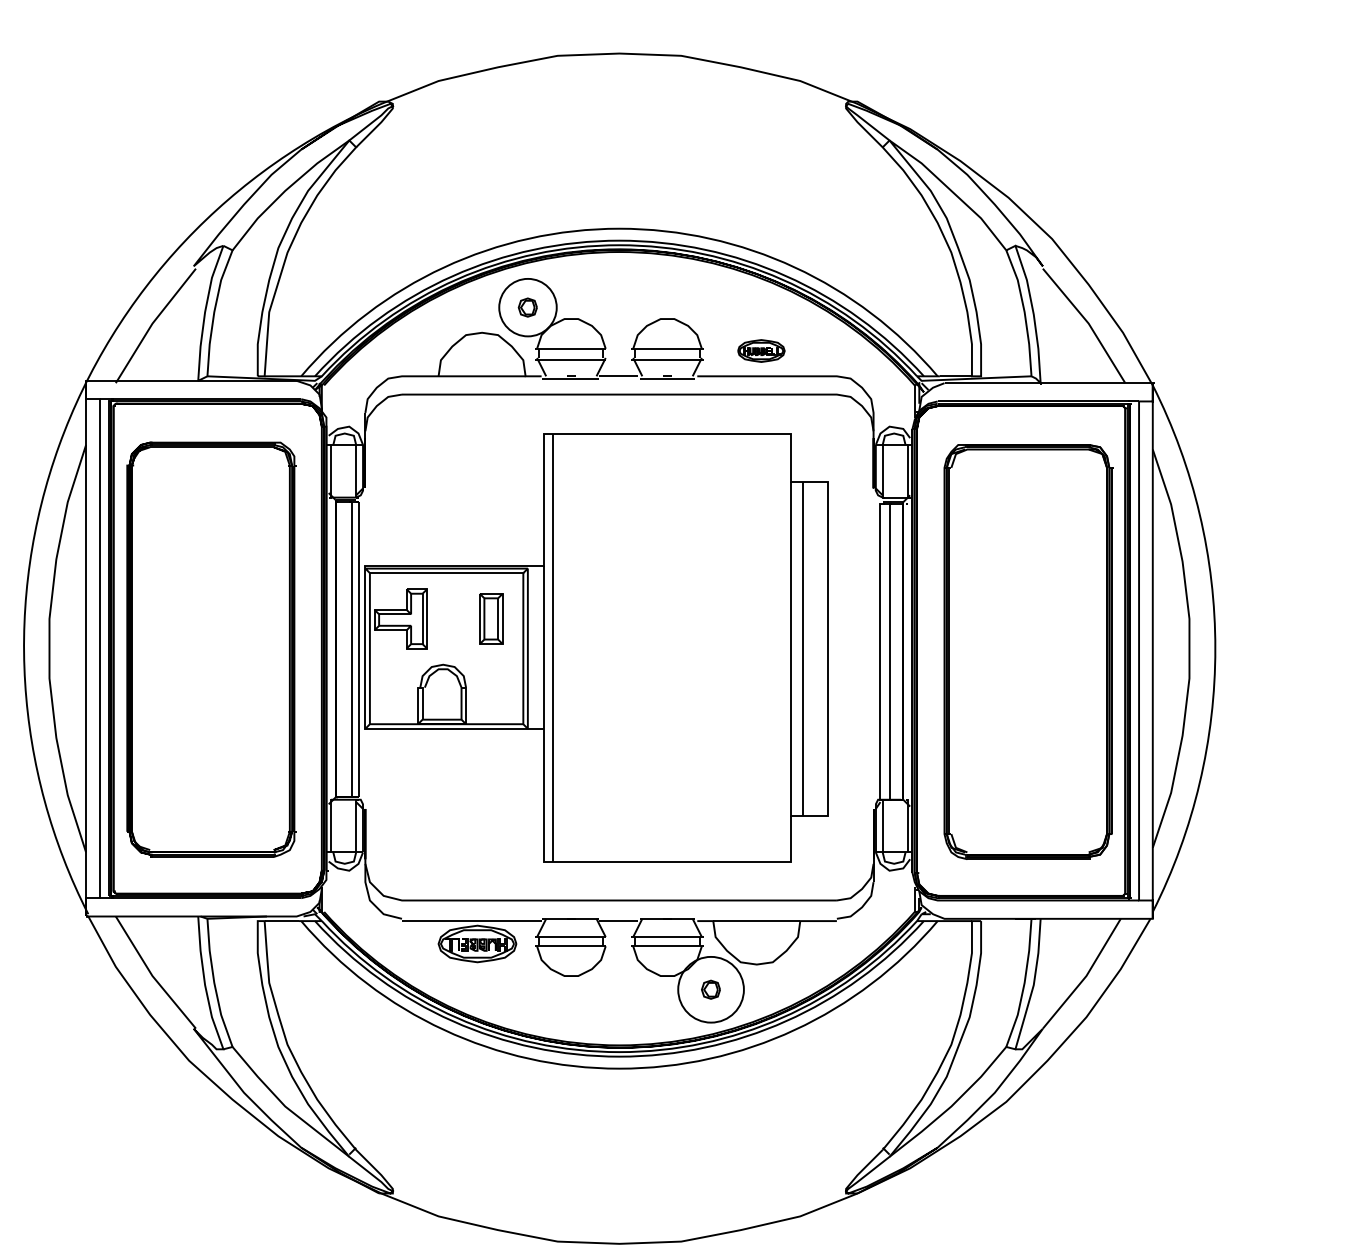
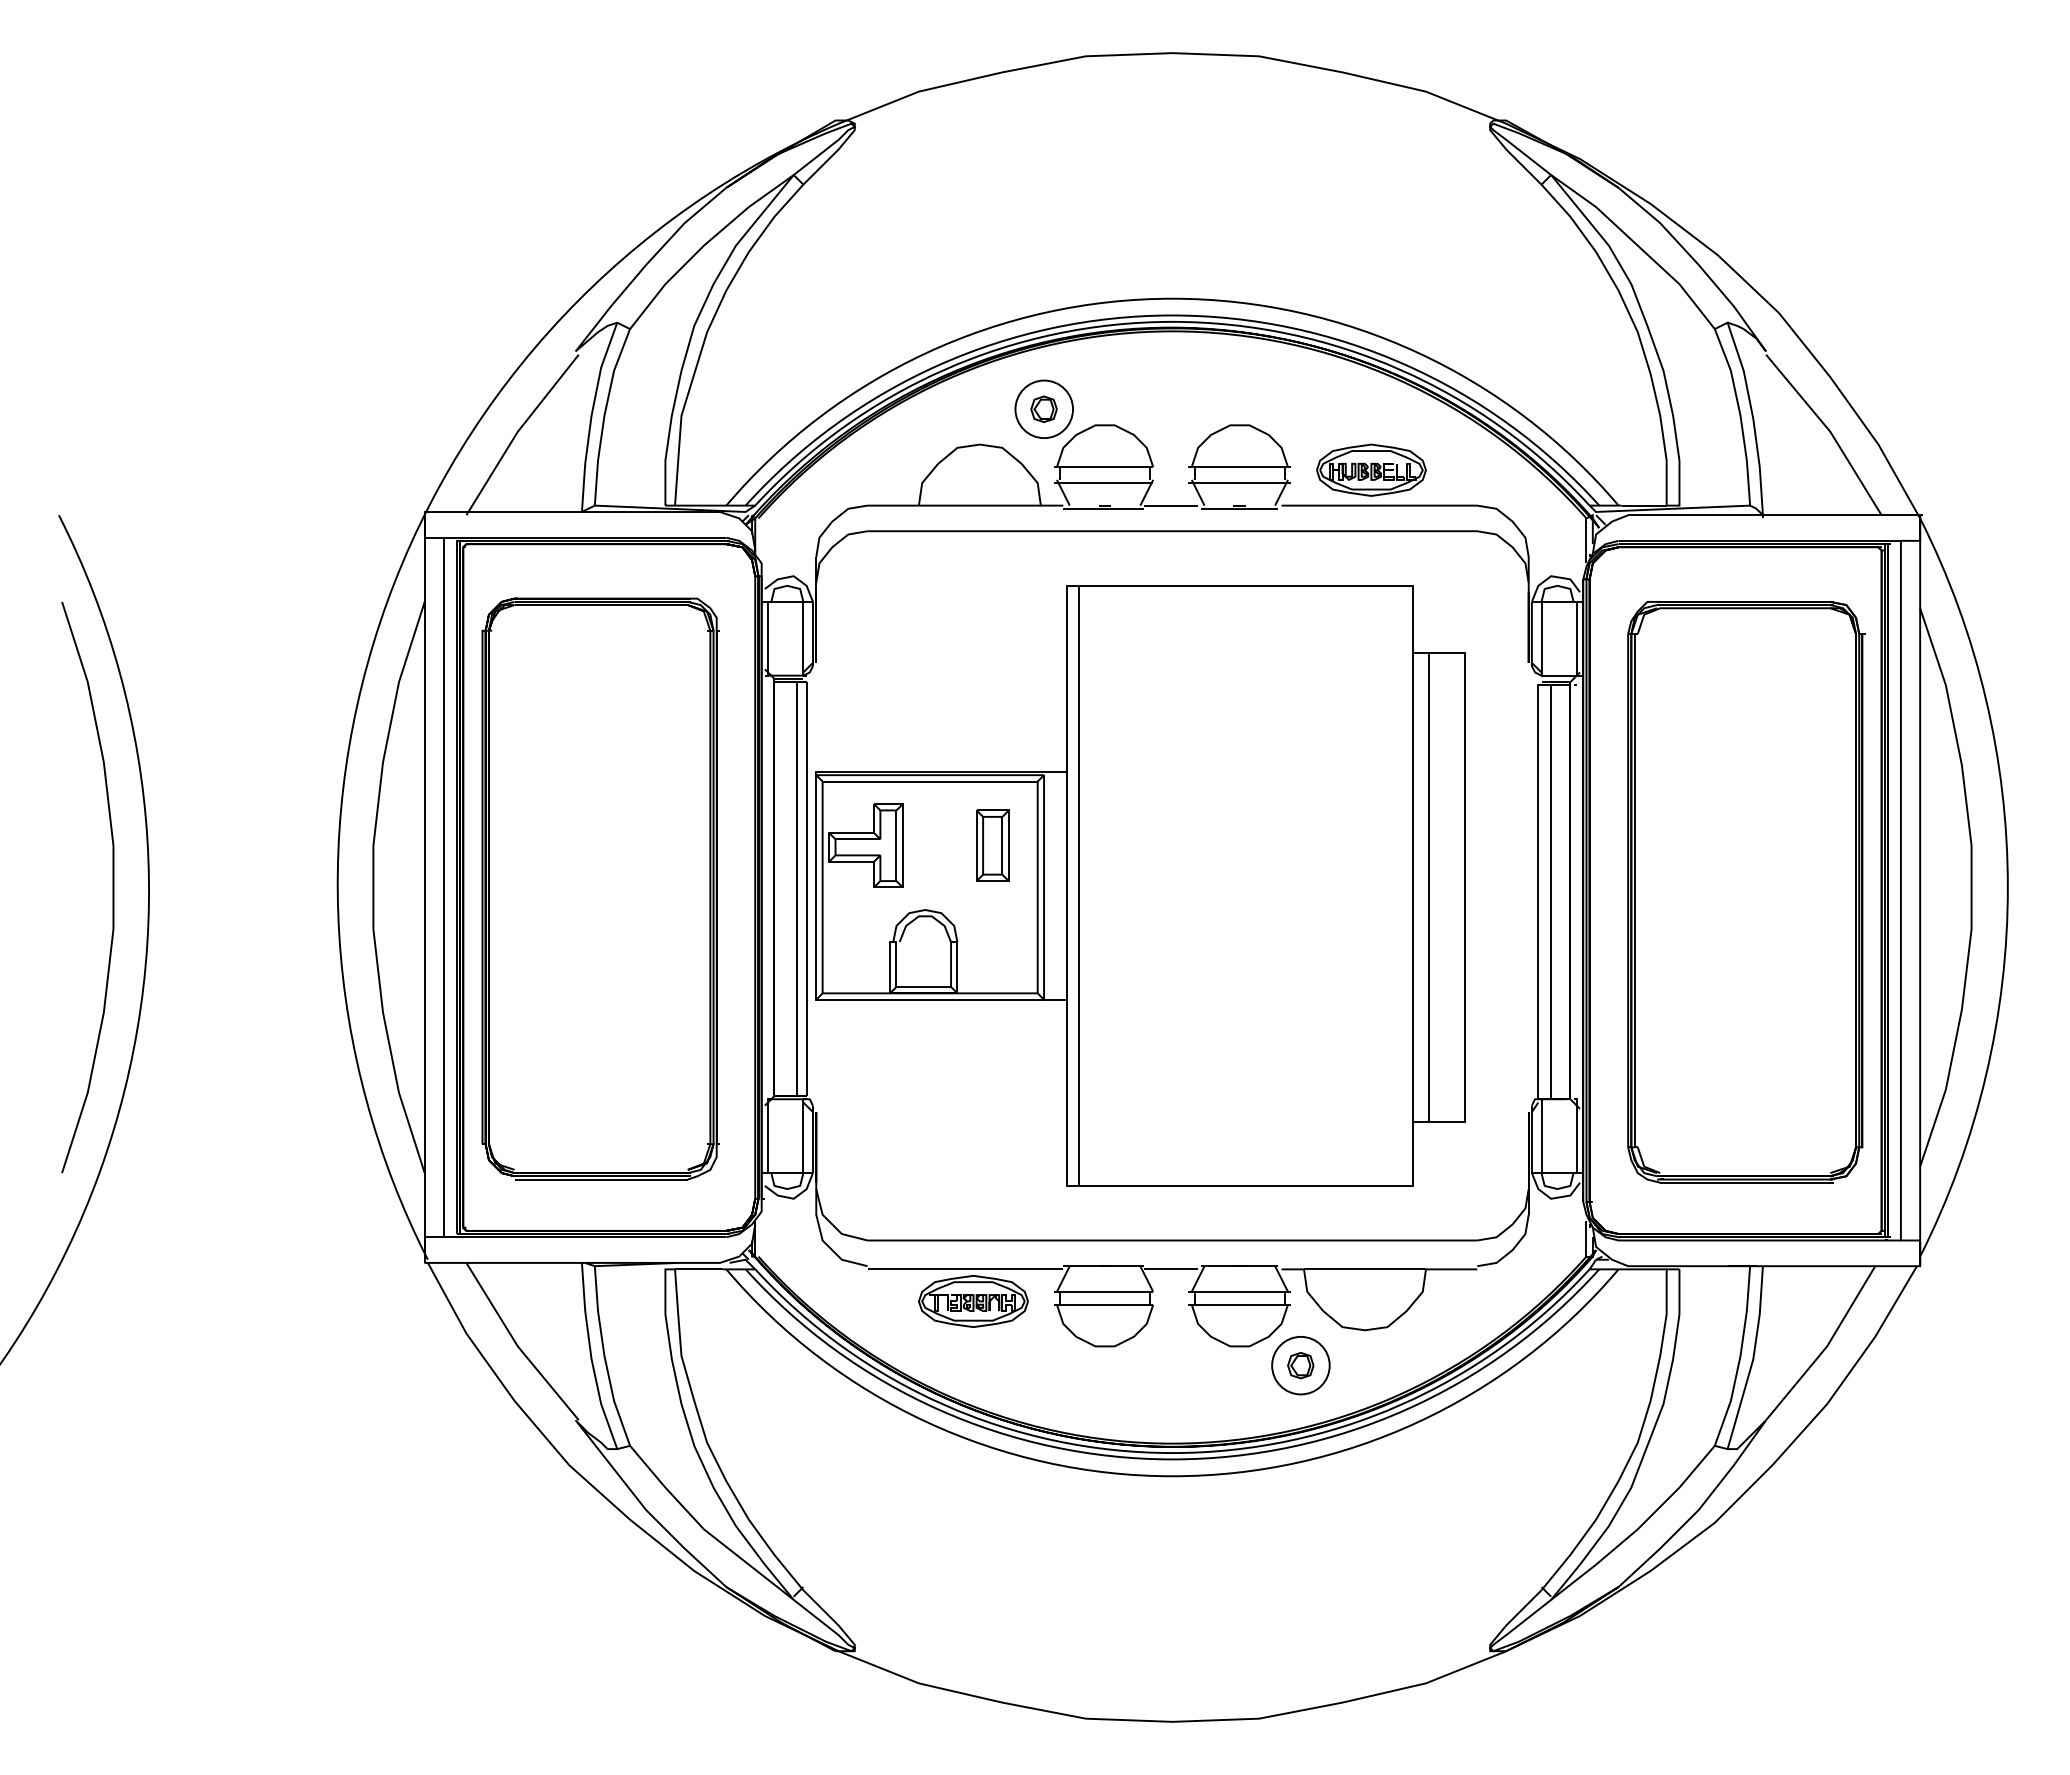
circle: (528, 307) -> (1044, 409), size x0.71
part: (761, 350) -> (1371, 469), size x1.67
circle: (710, 989) -> (1300, 1365), size x0.62

